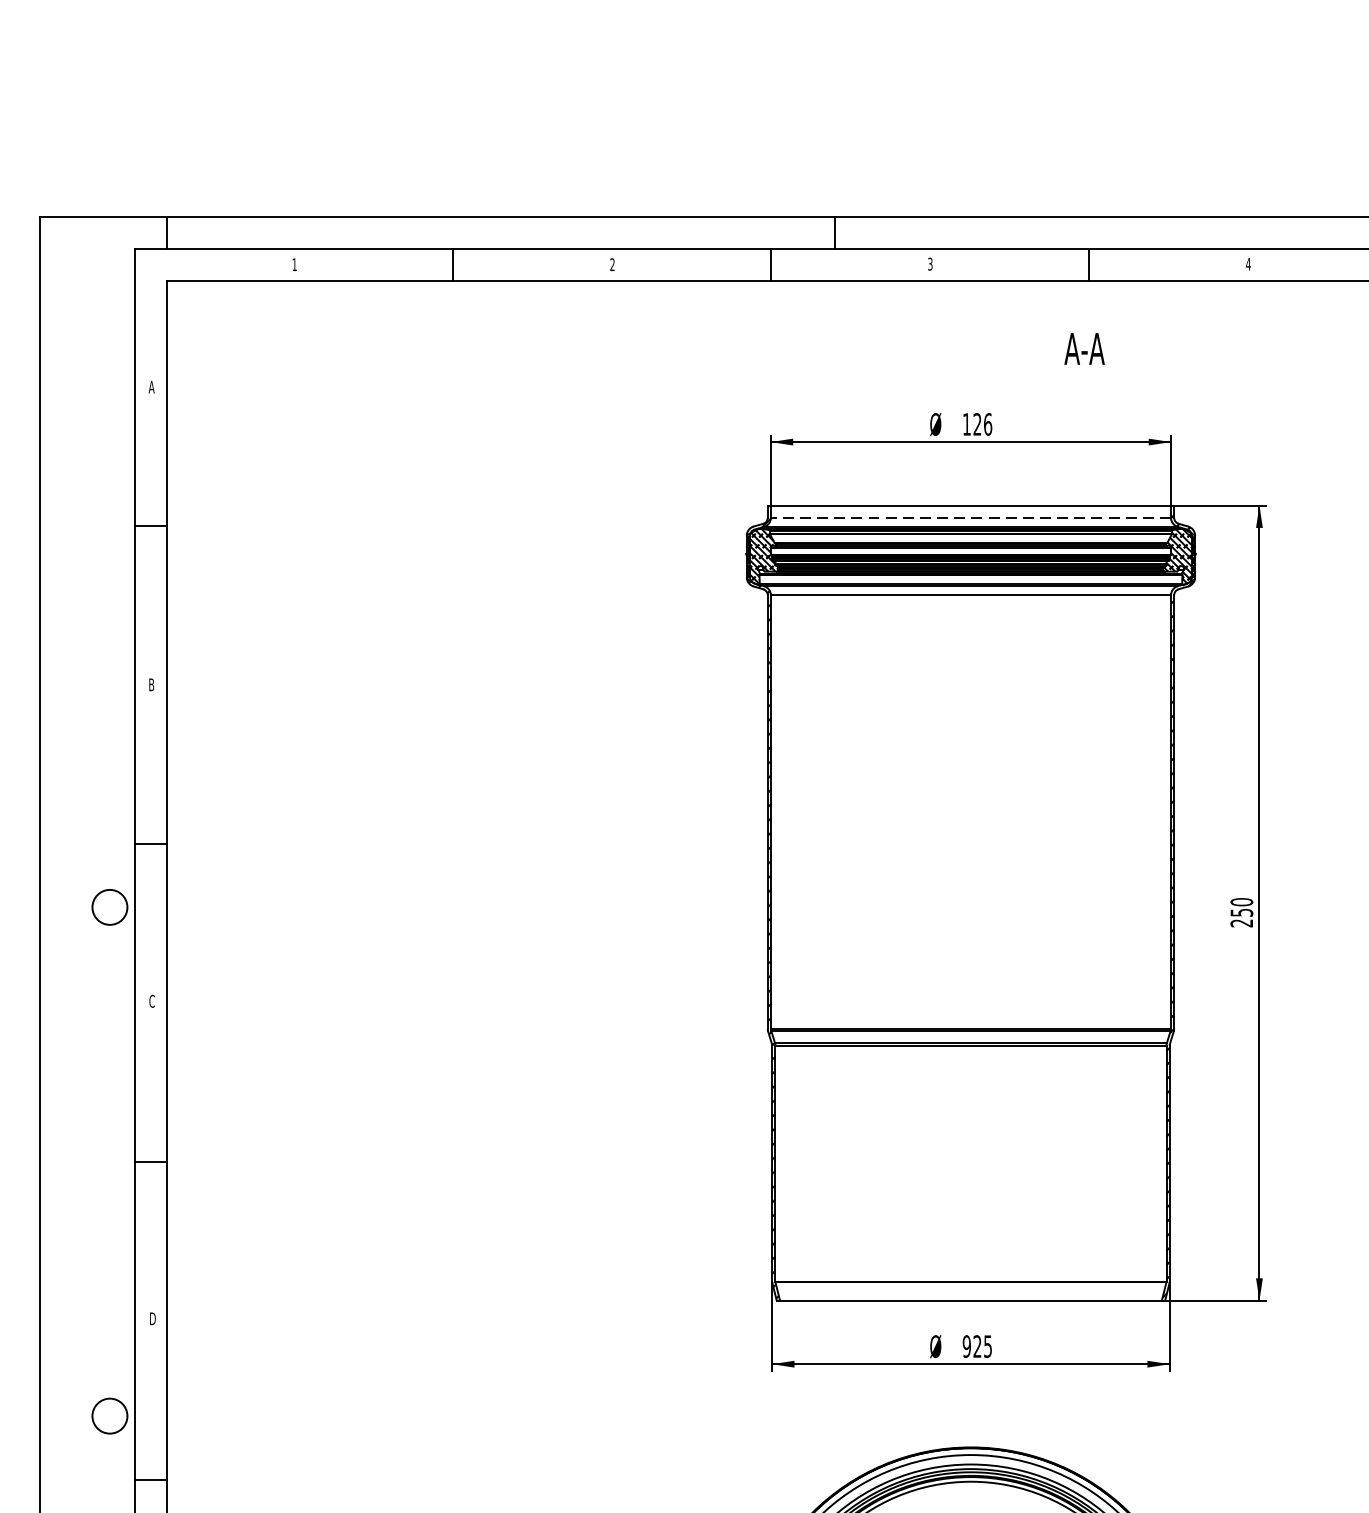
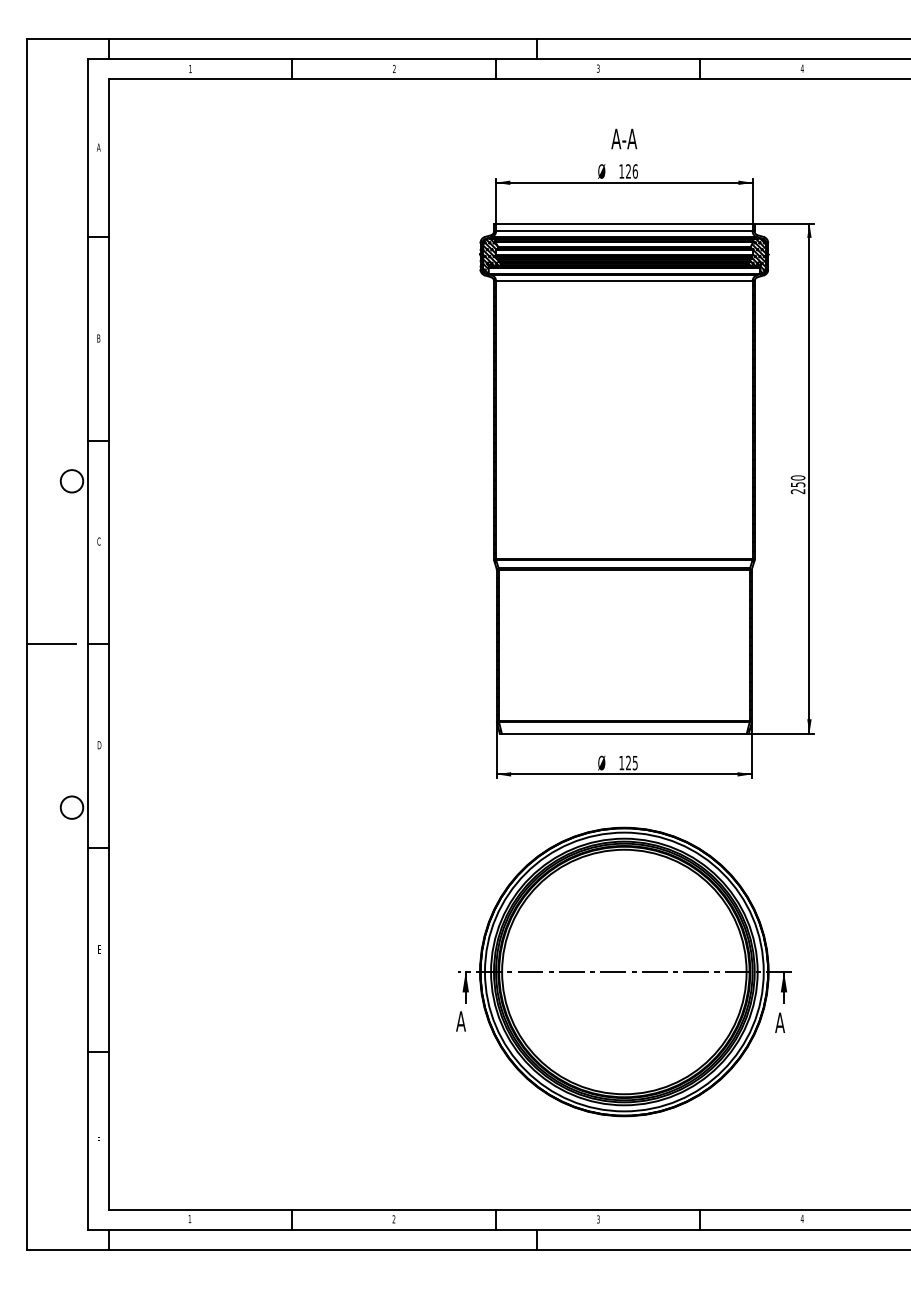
text: (1084, 348) -> (624, 138), moved
line: (969, 517) -> (623, 231), dashed -> solid
line: (77, 1161) -> (51, 644), added
text: (966, 1345) -> (621, 762), 925 -> 125

